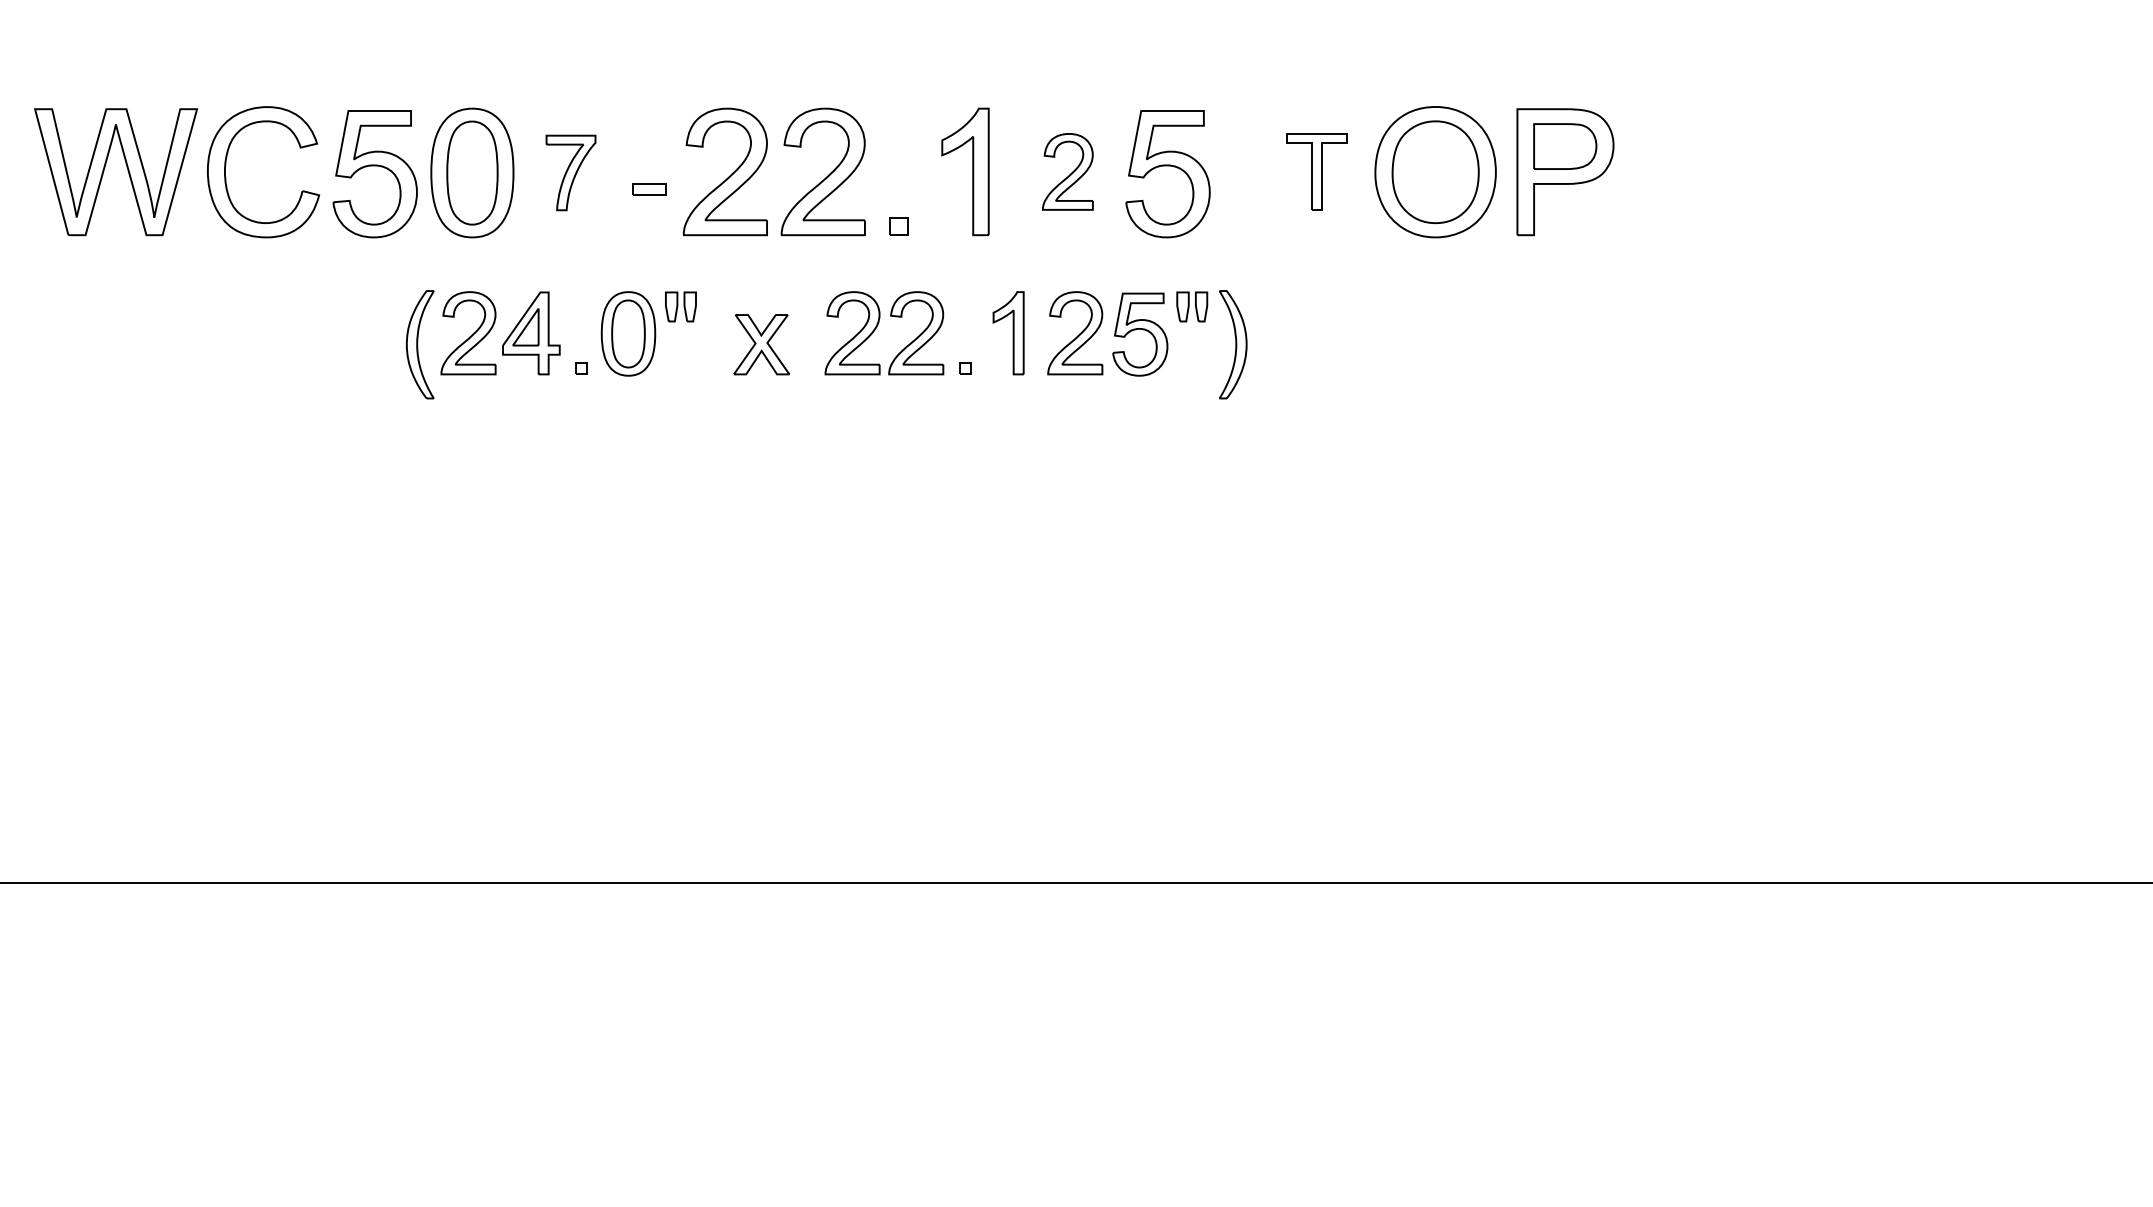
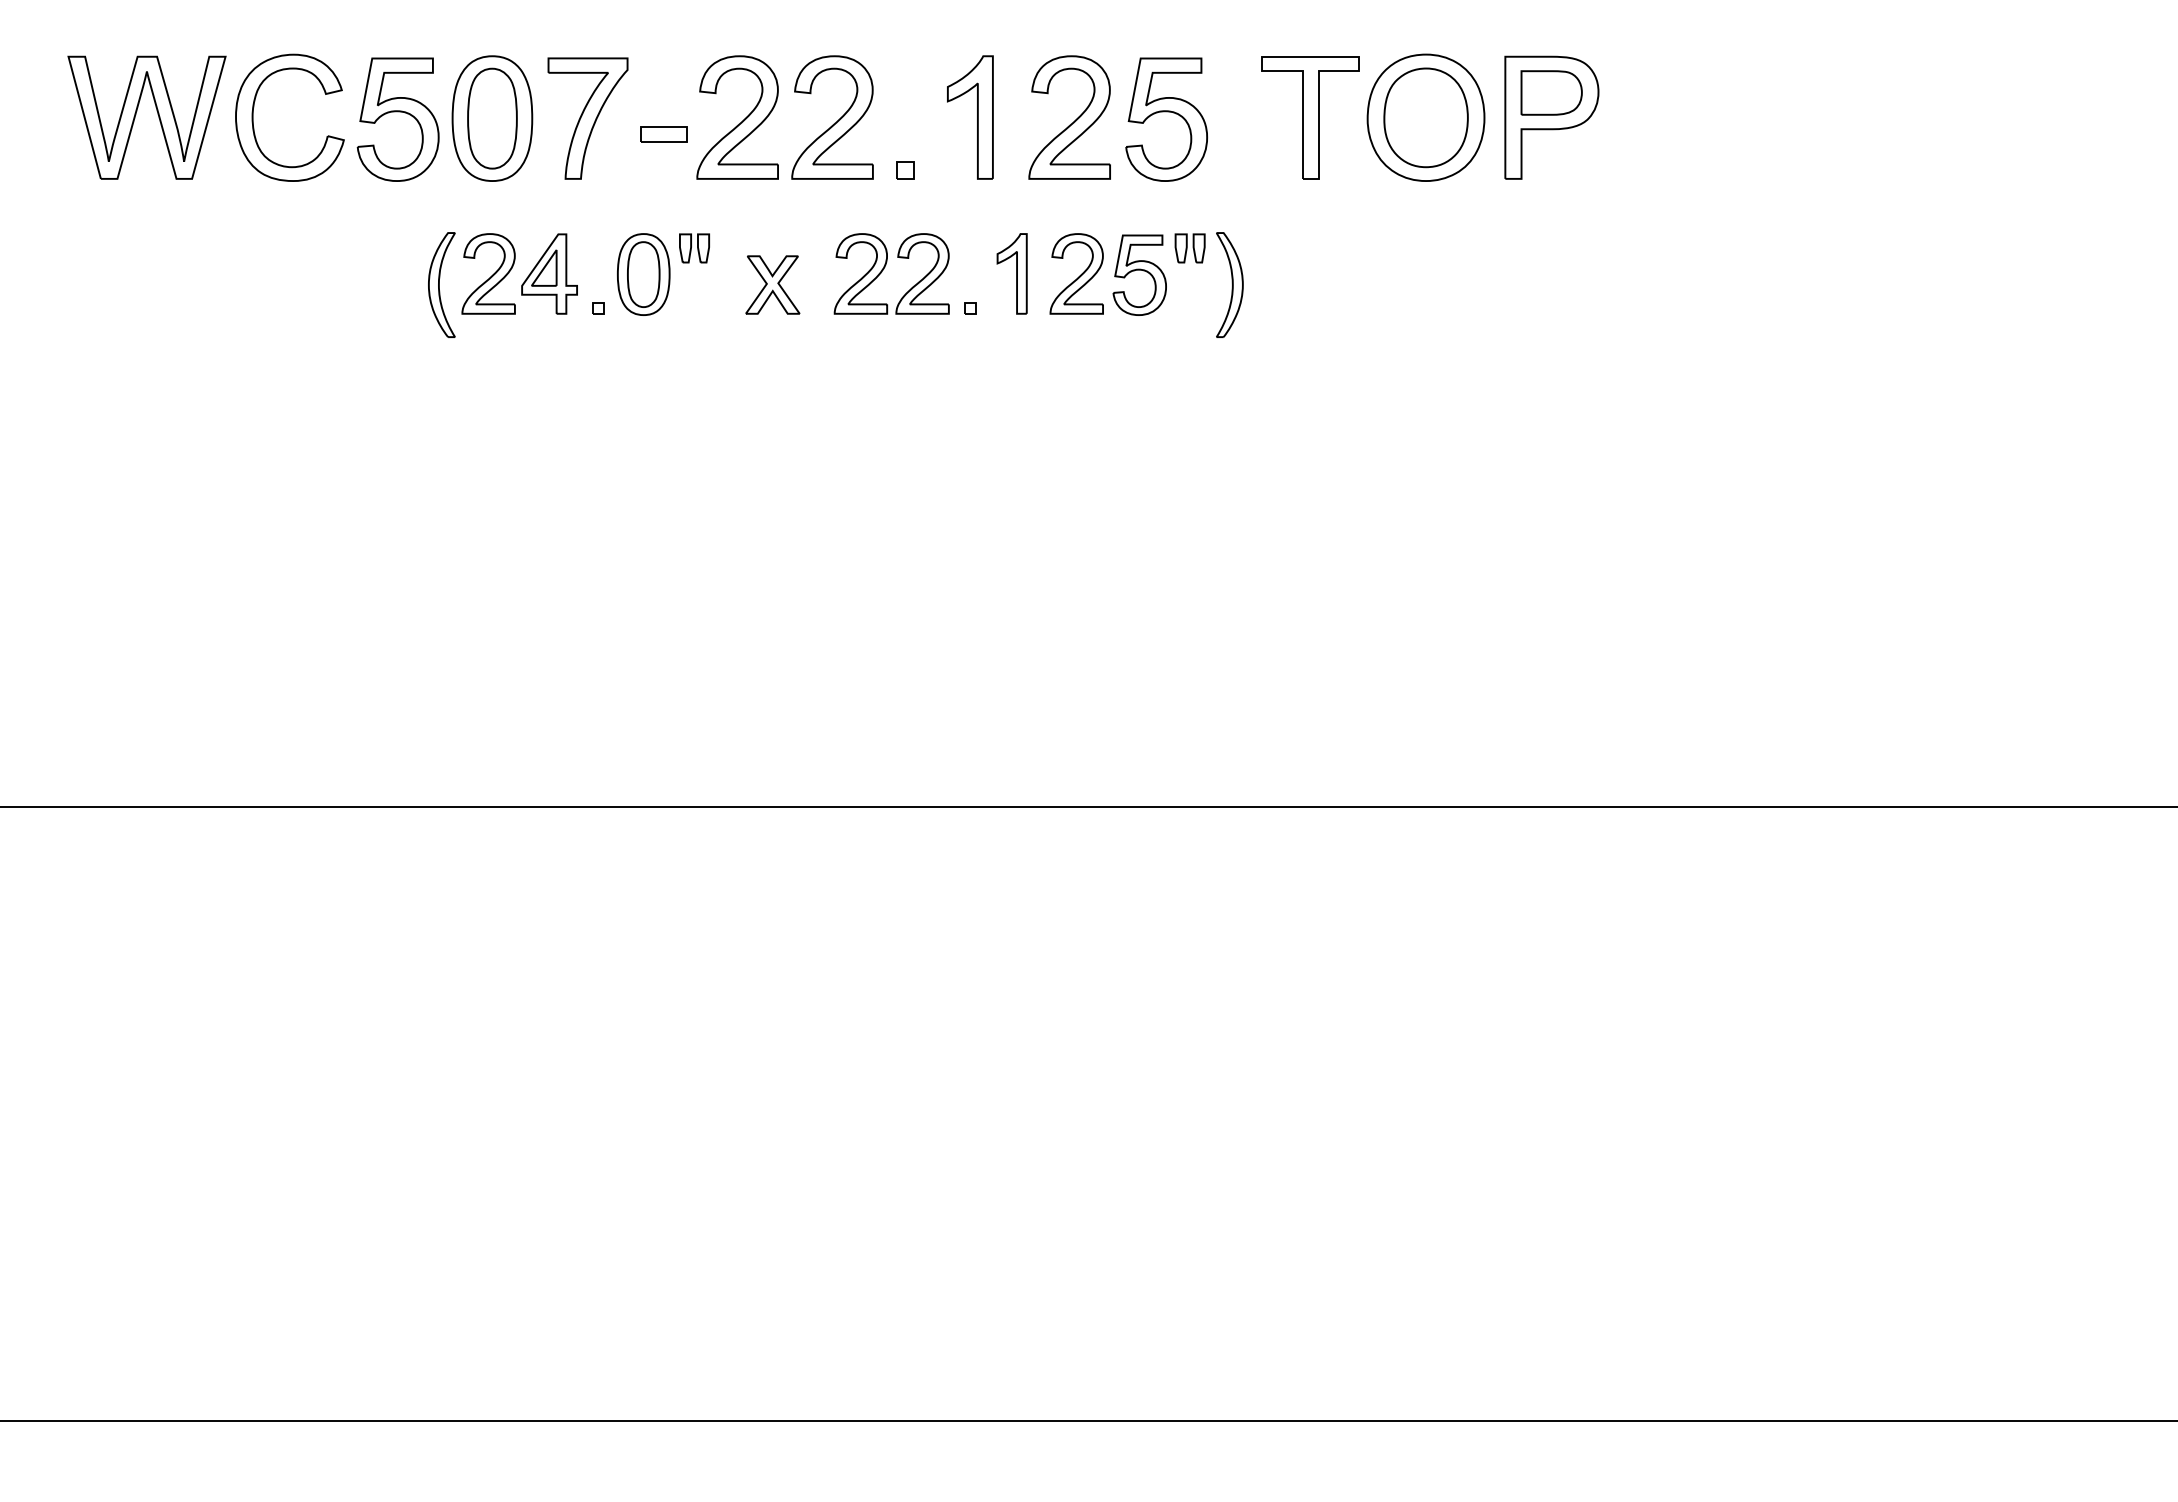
part: (1067, 171) -> (1069, 117), size x1.67
part: (1316, 171) -> (1310, 117), size x1.67
part: (570, 172) -> (587, 118), size x1.67
part: (648, 189) -> (663, 134), size x1.43

